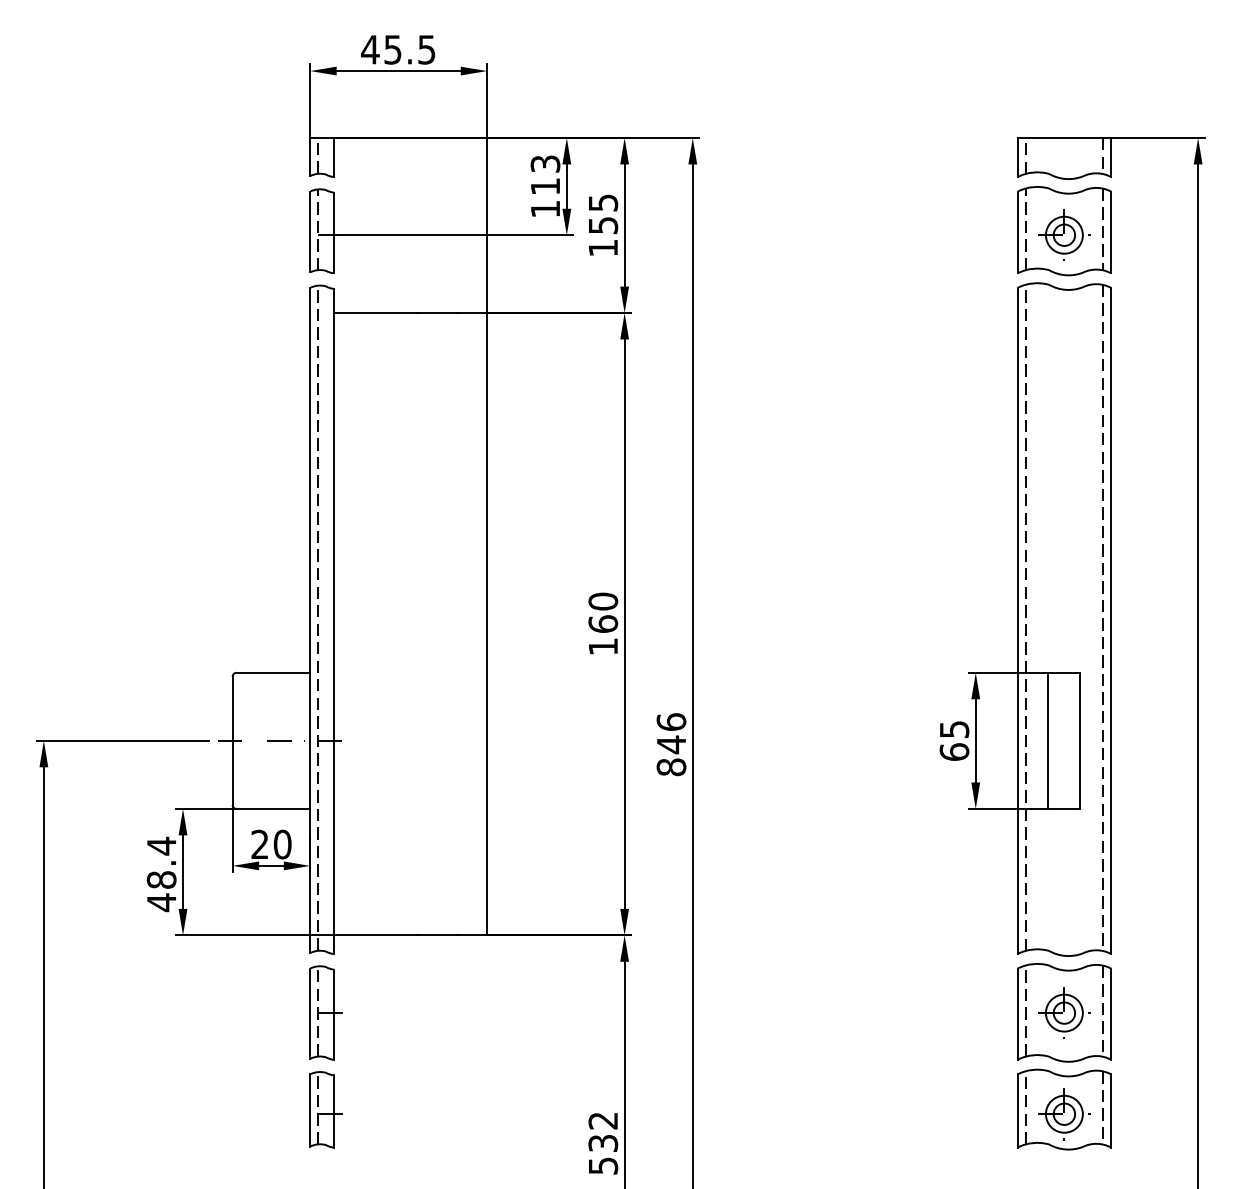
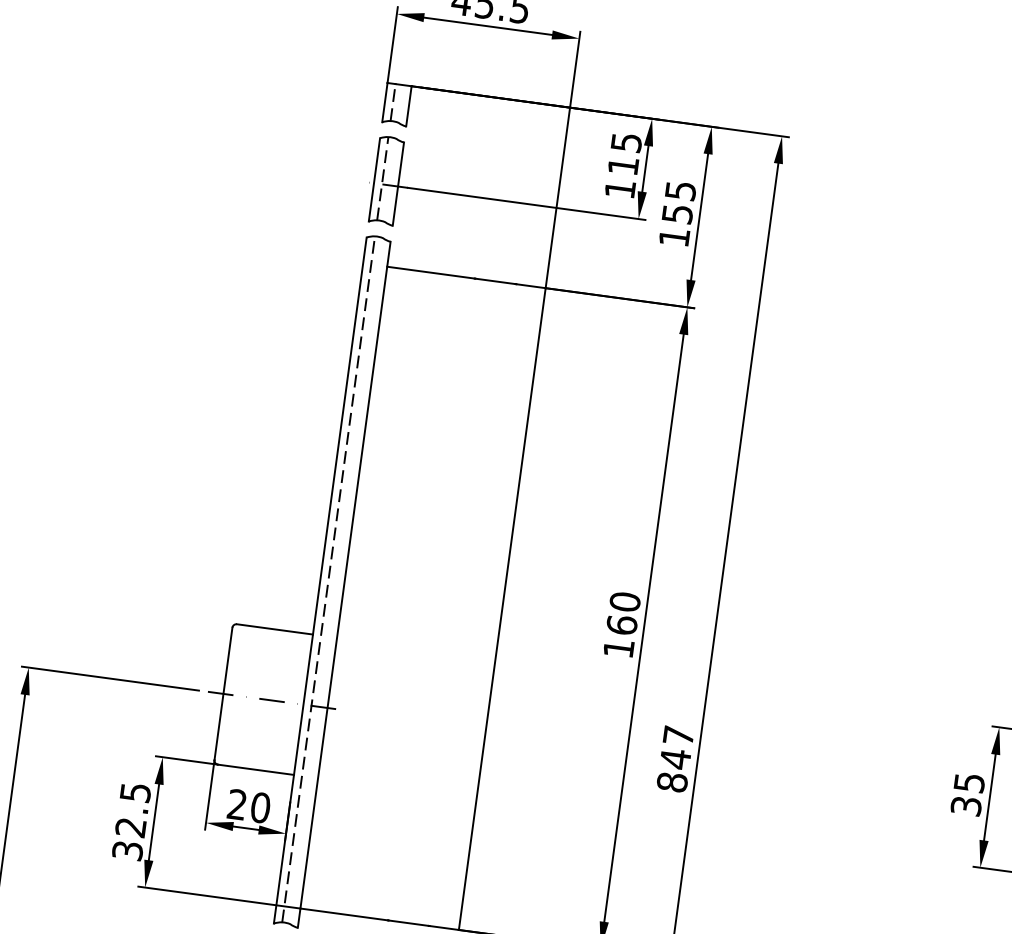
text: (544, 163) -> (625, 141), 113 -> 115
text: (671, 721) -> (678, 735), 846 -> 847
text: (954, 751) -> (966, 805), 65 -> 35
text: (161, 874) -> (131, 821), 48.4 -> 32.5

